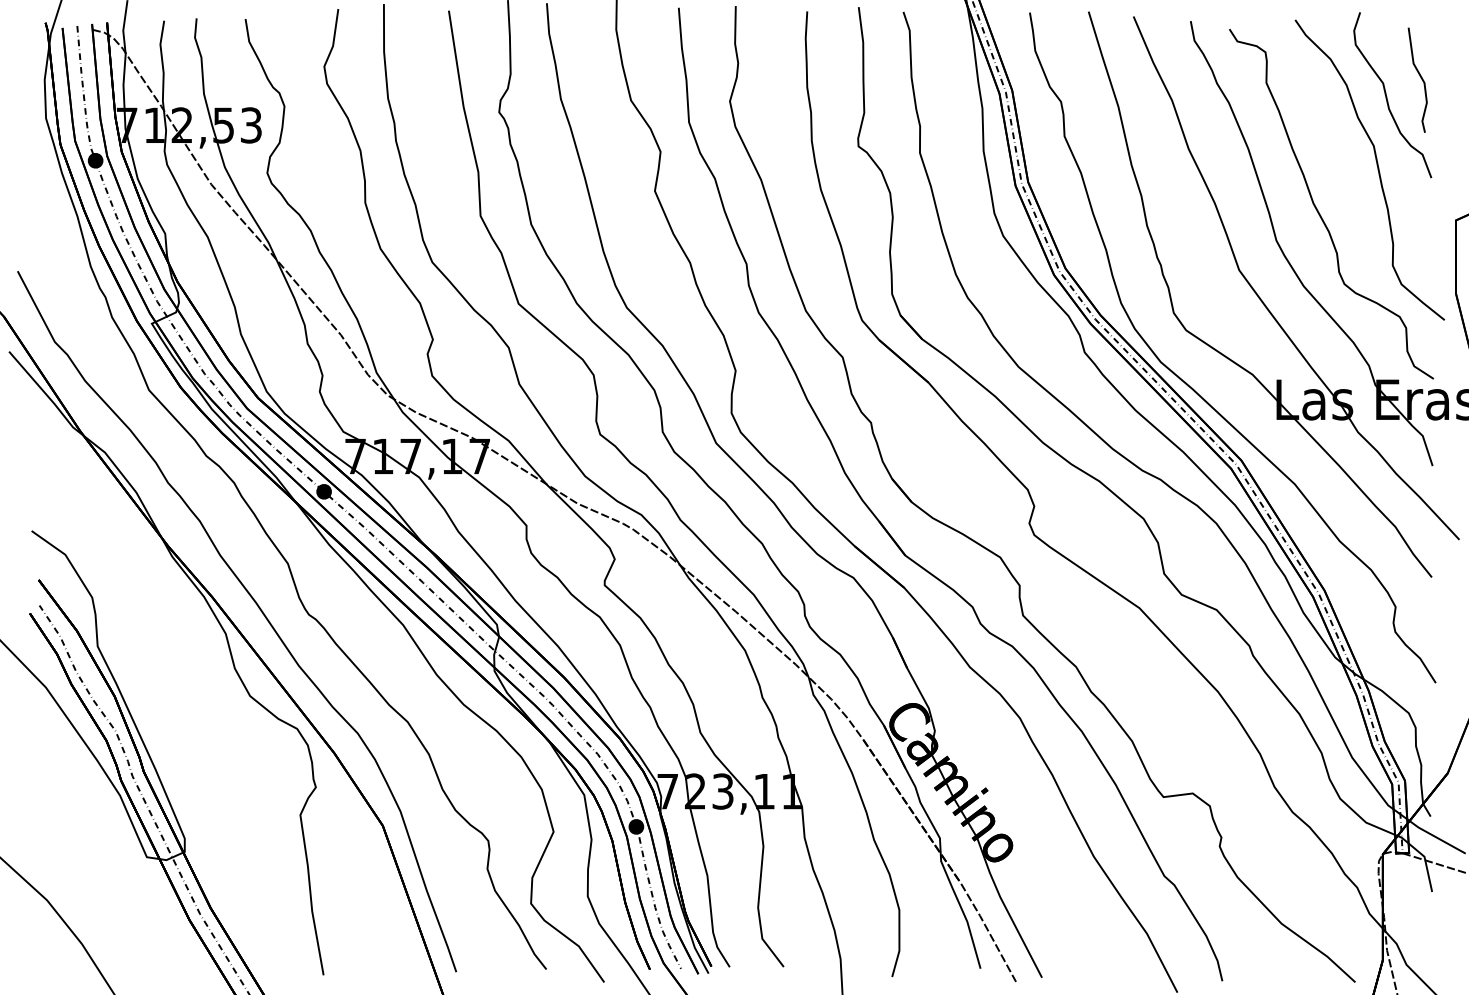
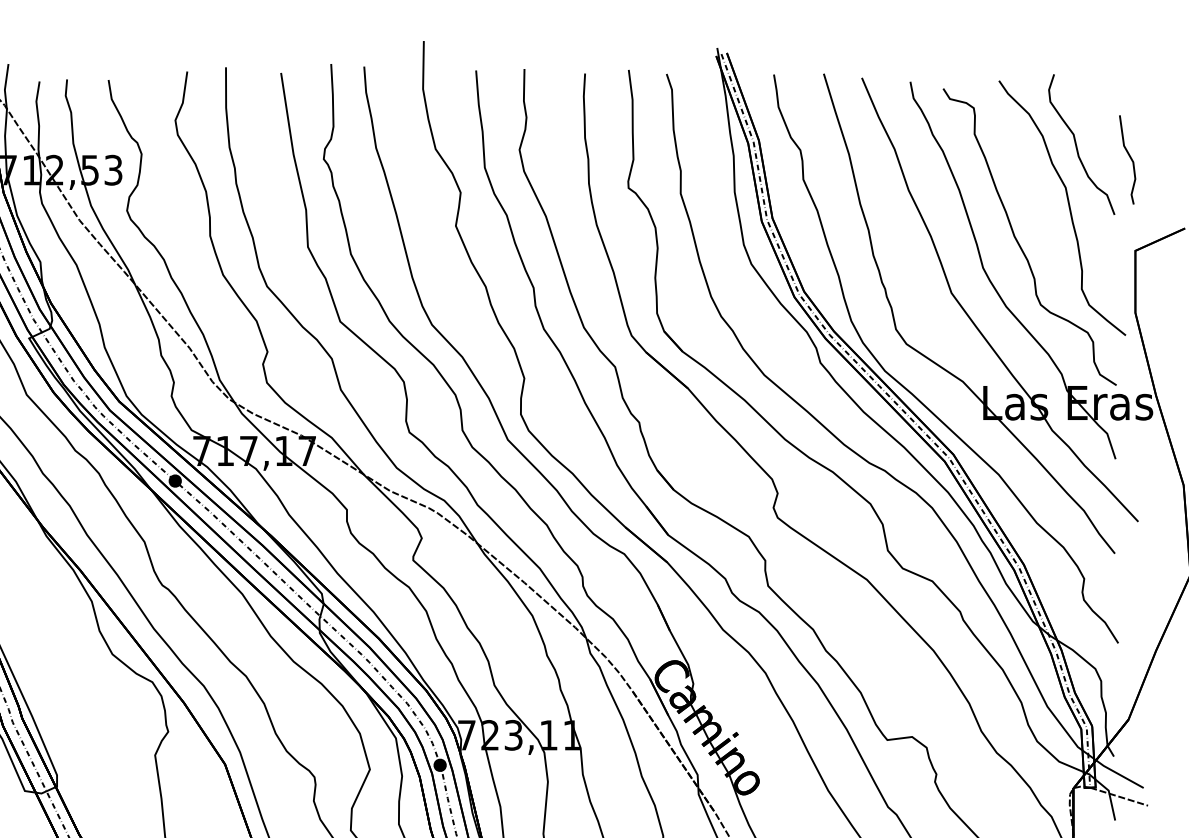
curve: (1420, 78) -> (1129, 158), moved

